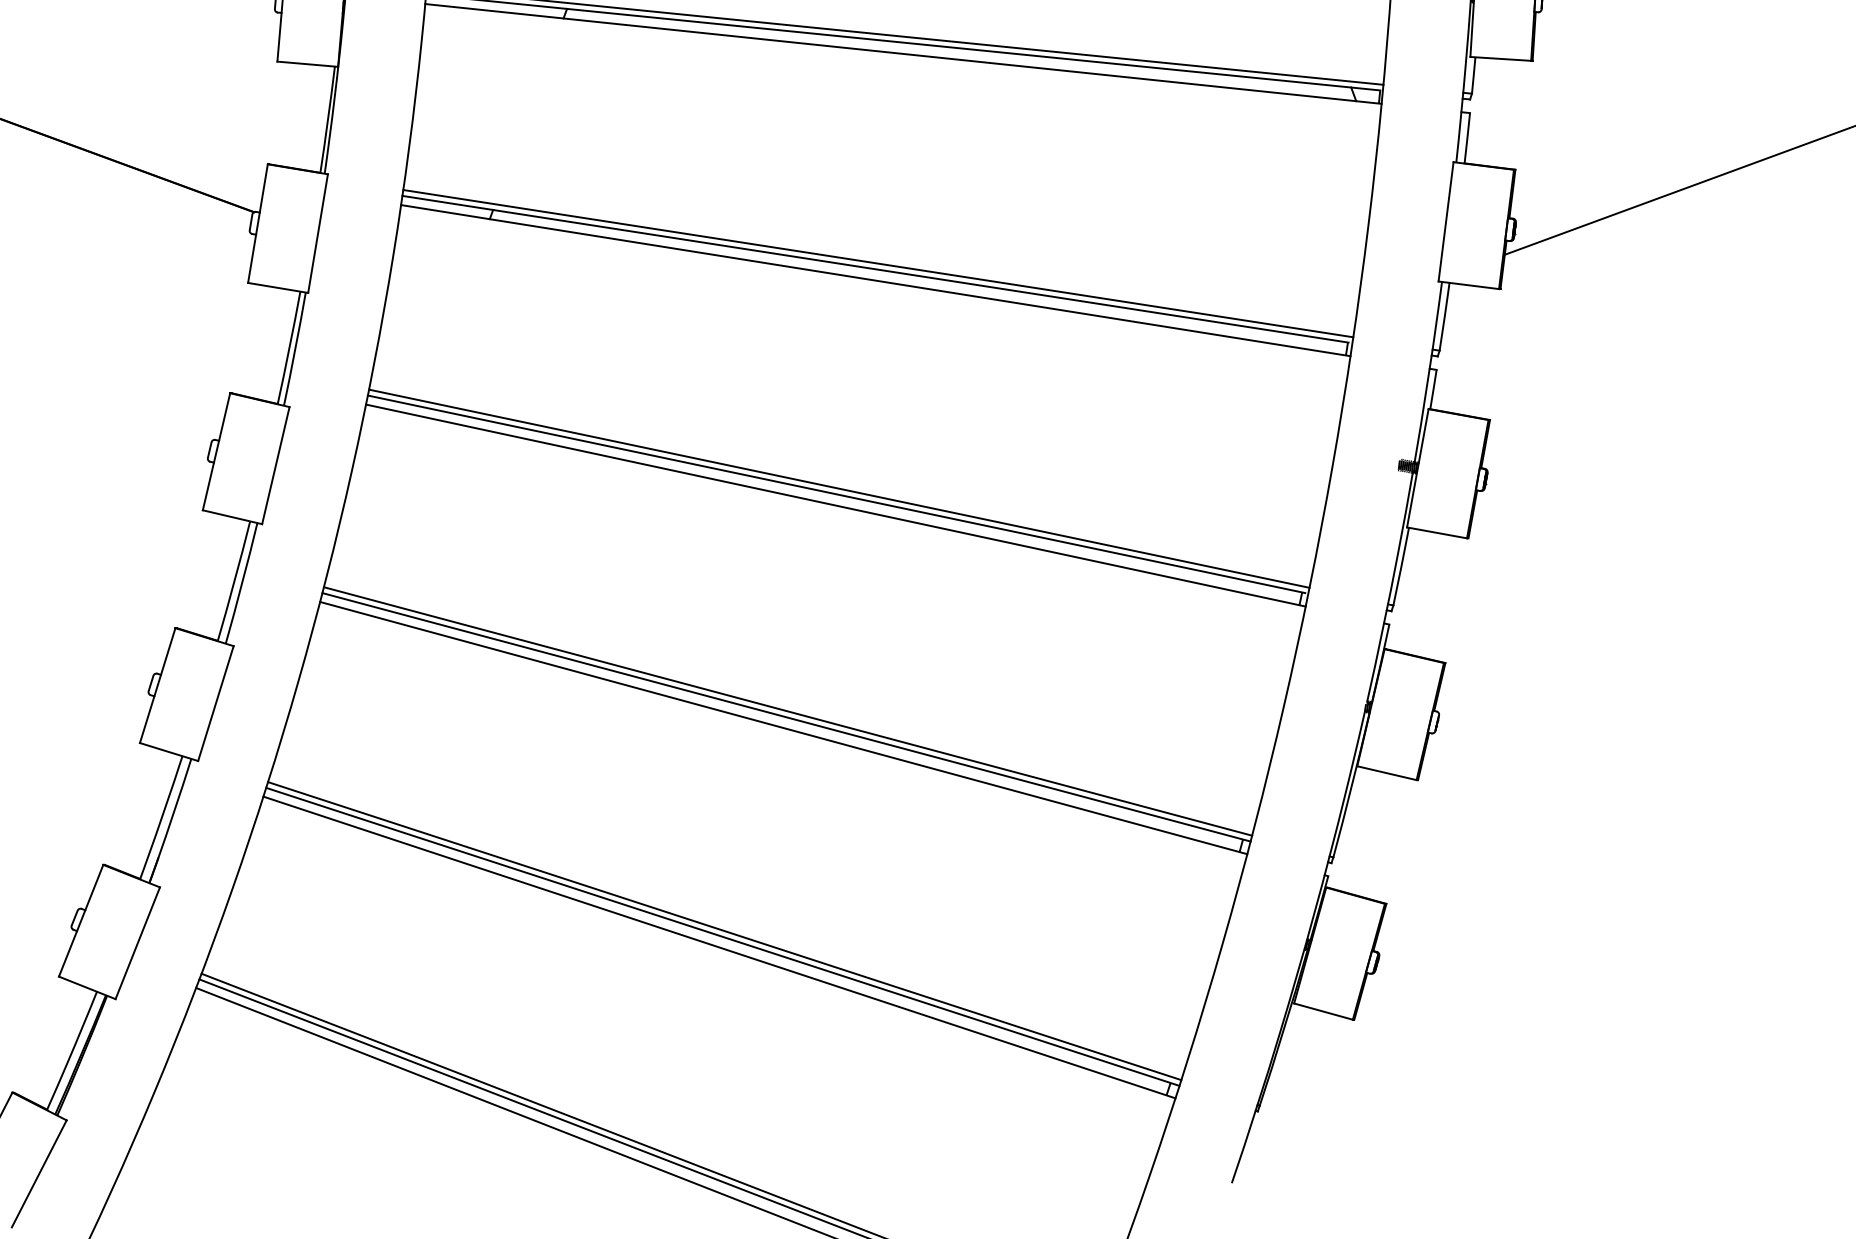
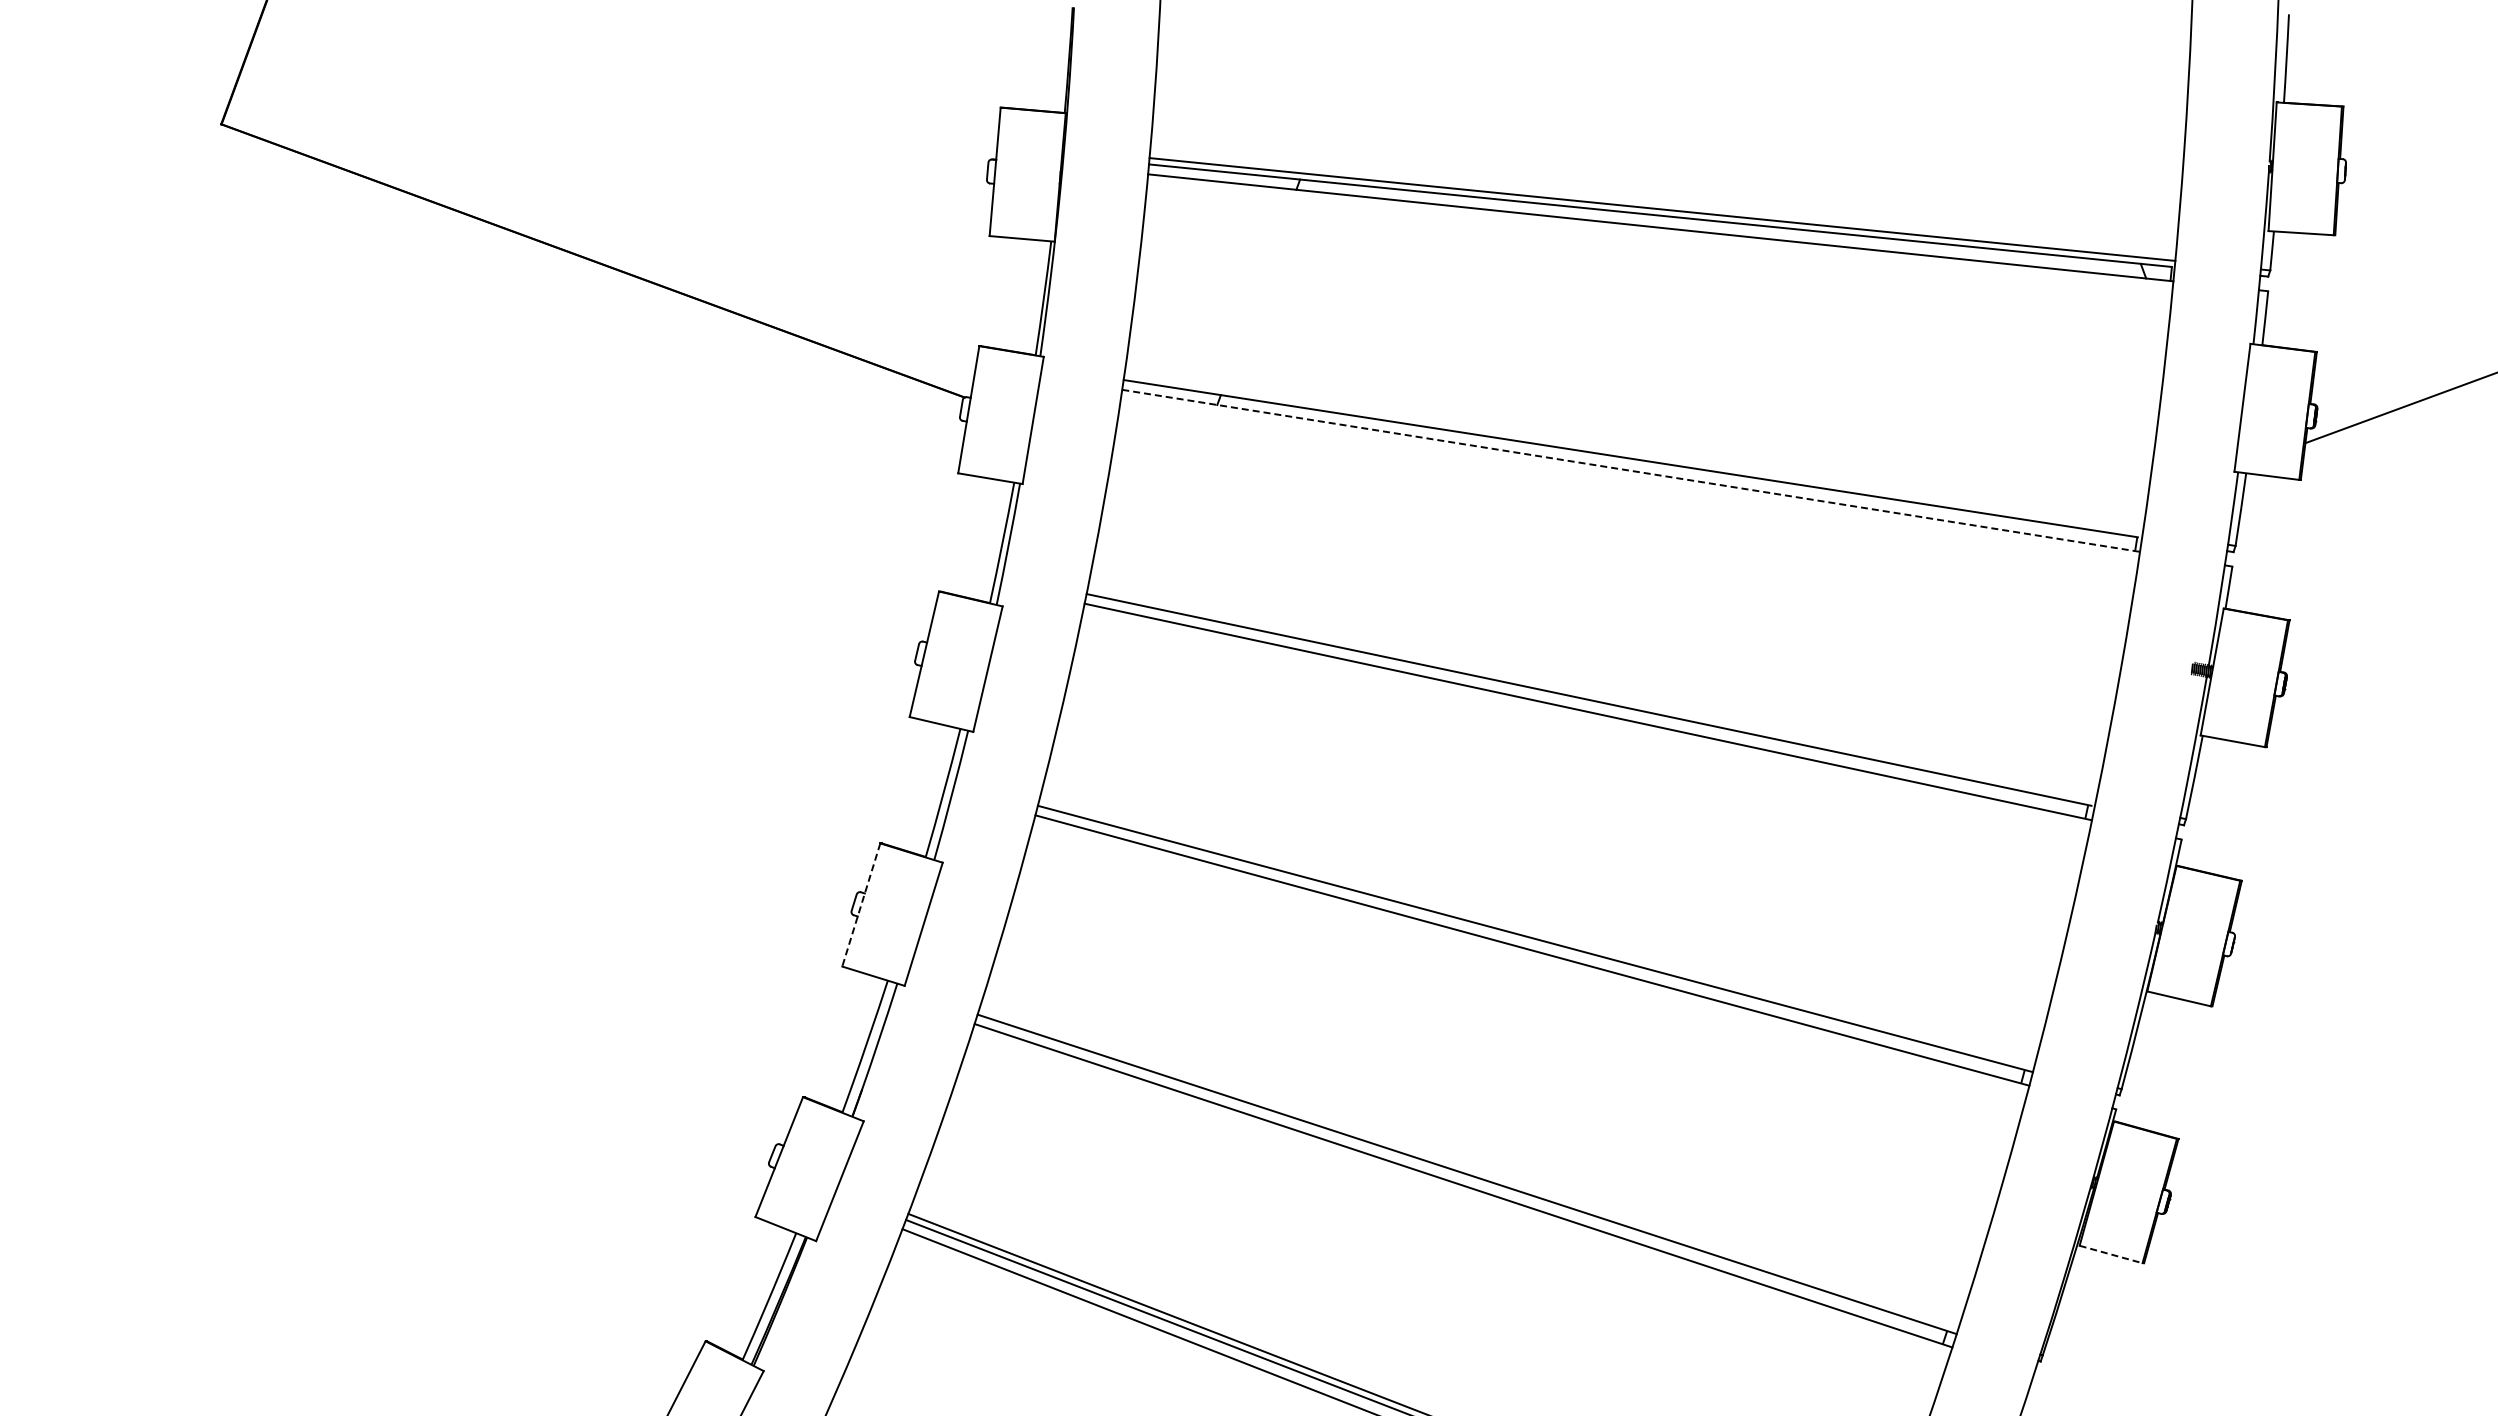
line: (878, 263) -> (1633, 452), removed
line: (876, 280) -> (1631, 470), solid -> dashed
line: (838, 488) -> (1591, 693), removed
line: (157, 686) -> (861, 905), solid -> dashed
line: (787, 711) -> (1536, 932), removed
line: (724, 930) -> (1468, 1167), removed
line: (1323, 1011) -> (2111, 1254), solid -> dashed

